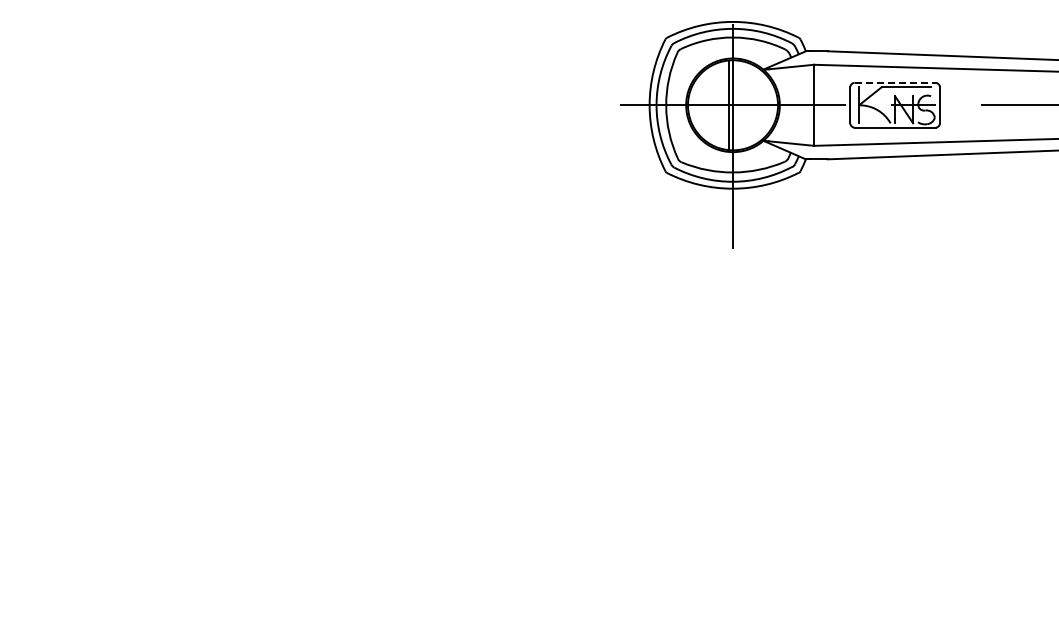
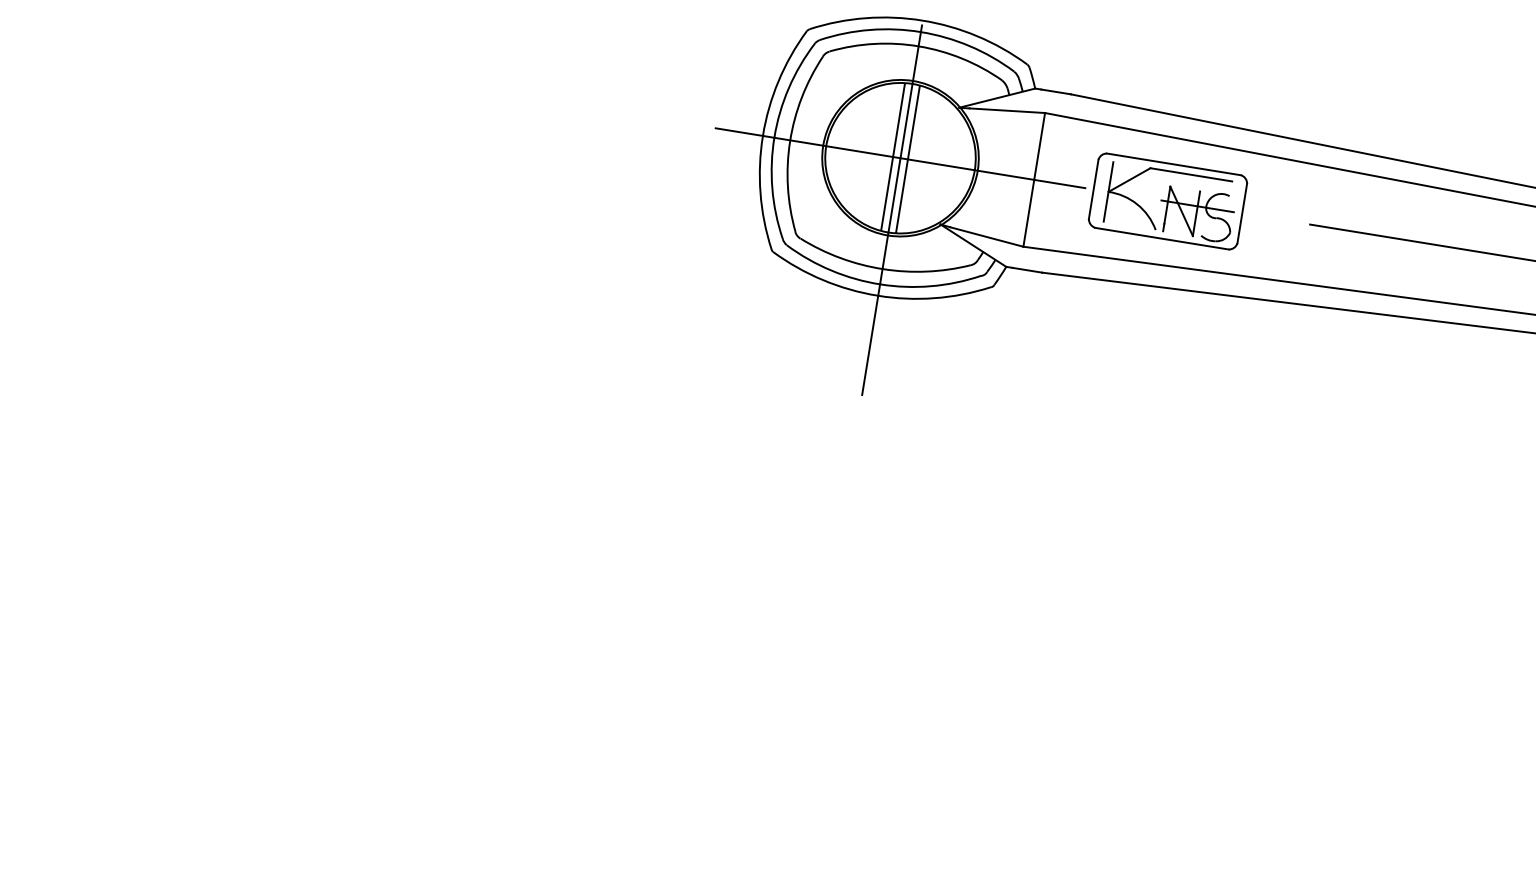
line: (895, 82) -> (1174, 163), dashed -> solid
line: (737, 105) -> (907, 159), added

